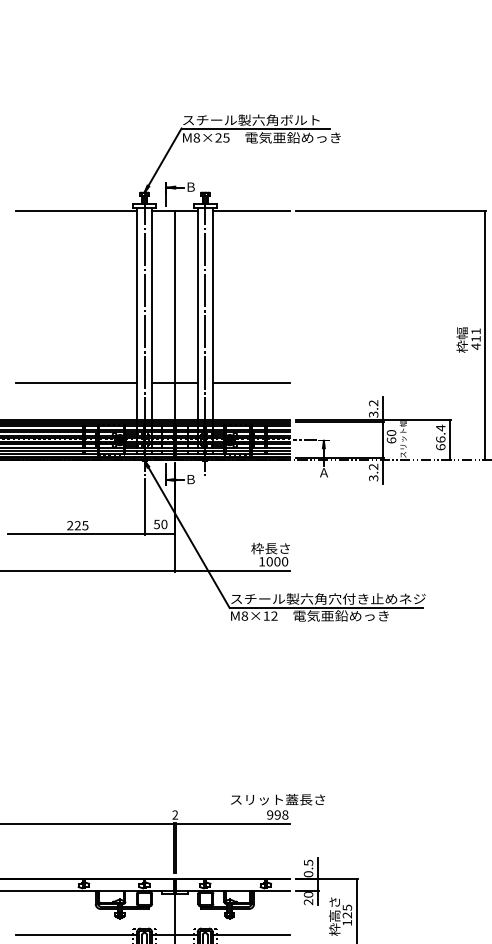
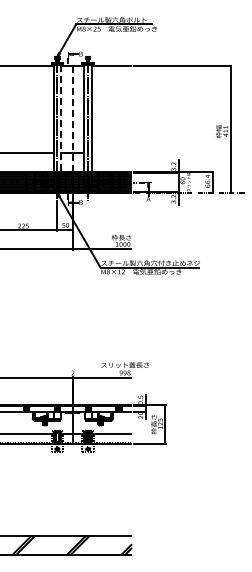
line: (152, 313) -> (61, 118), solid -> dashed
line: (174, 315) -> (72, 119), solid -> dashed
line: (251, 382) -> (111, 153), removed

